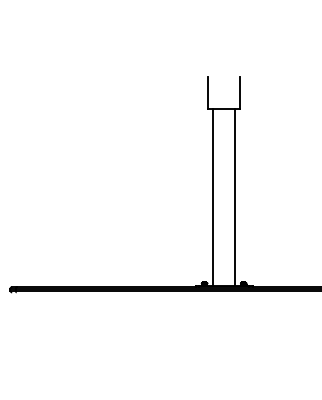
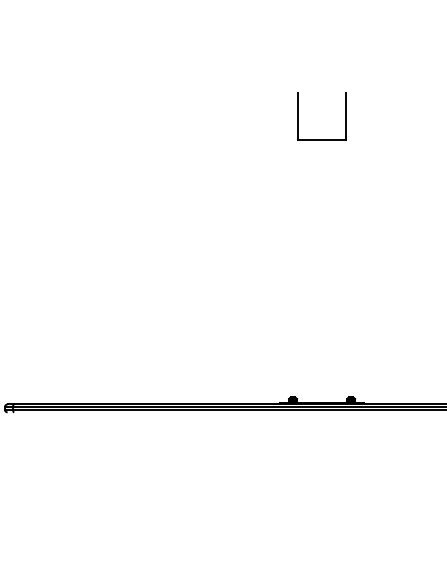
line: (213, 197) -> (306, 271), removed
line: (234, 197) -> (337, 271), removed

